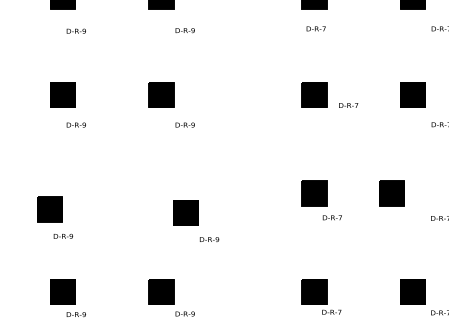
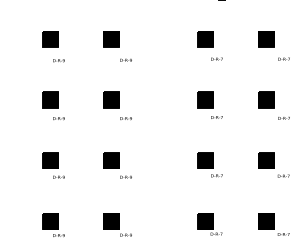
text: (315, 27) -> (216, 58), moved
text: (347, 105) -> (216, 117), moved
part: (391, 192) -> (266, 160), moved
part: (54, 217) -> (53, 165), moved
part: (195, 220) -> (117, 165), moved

